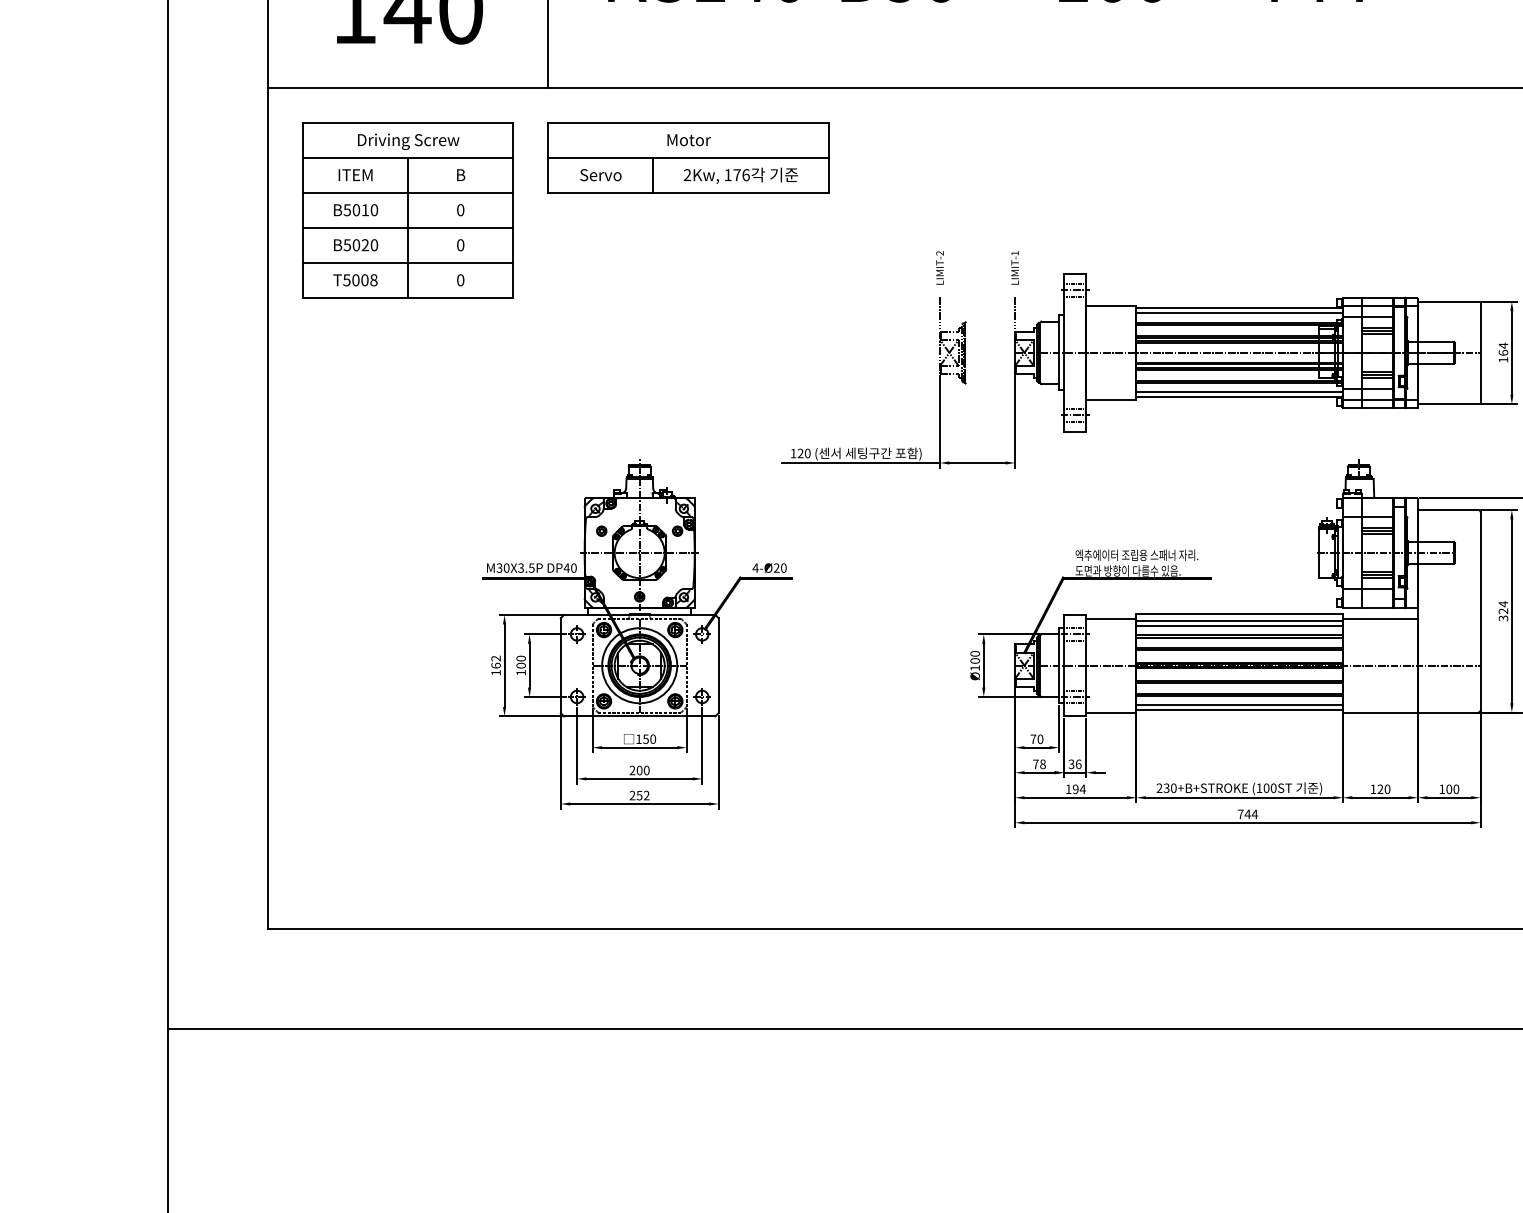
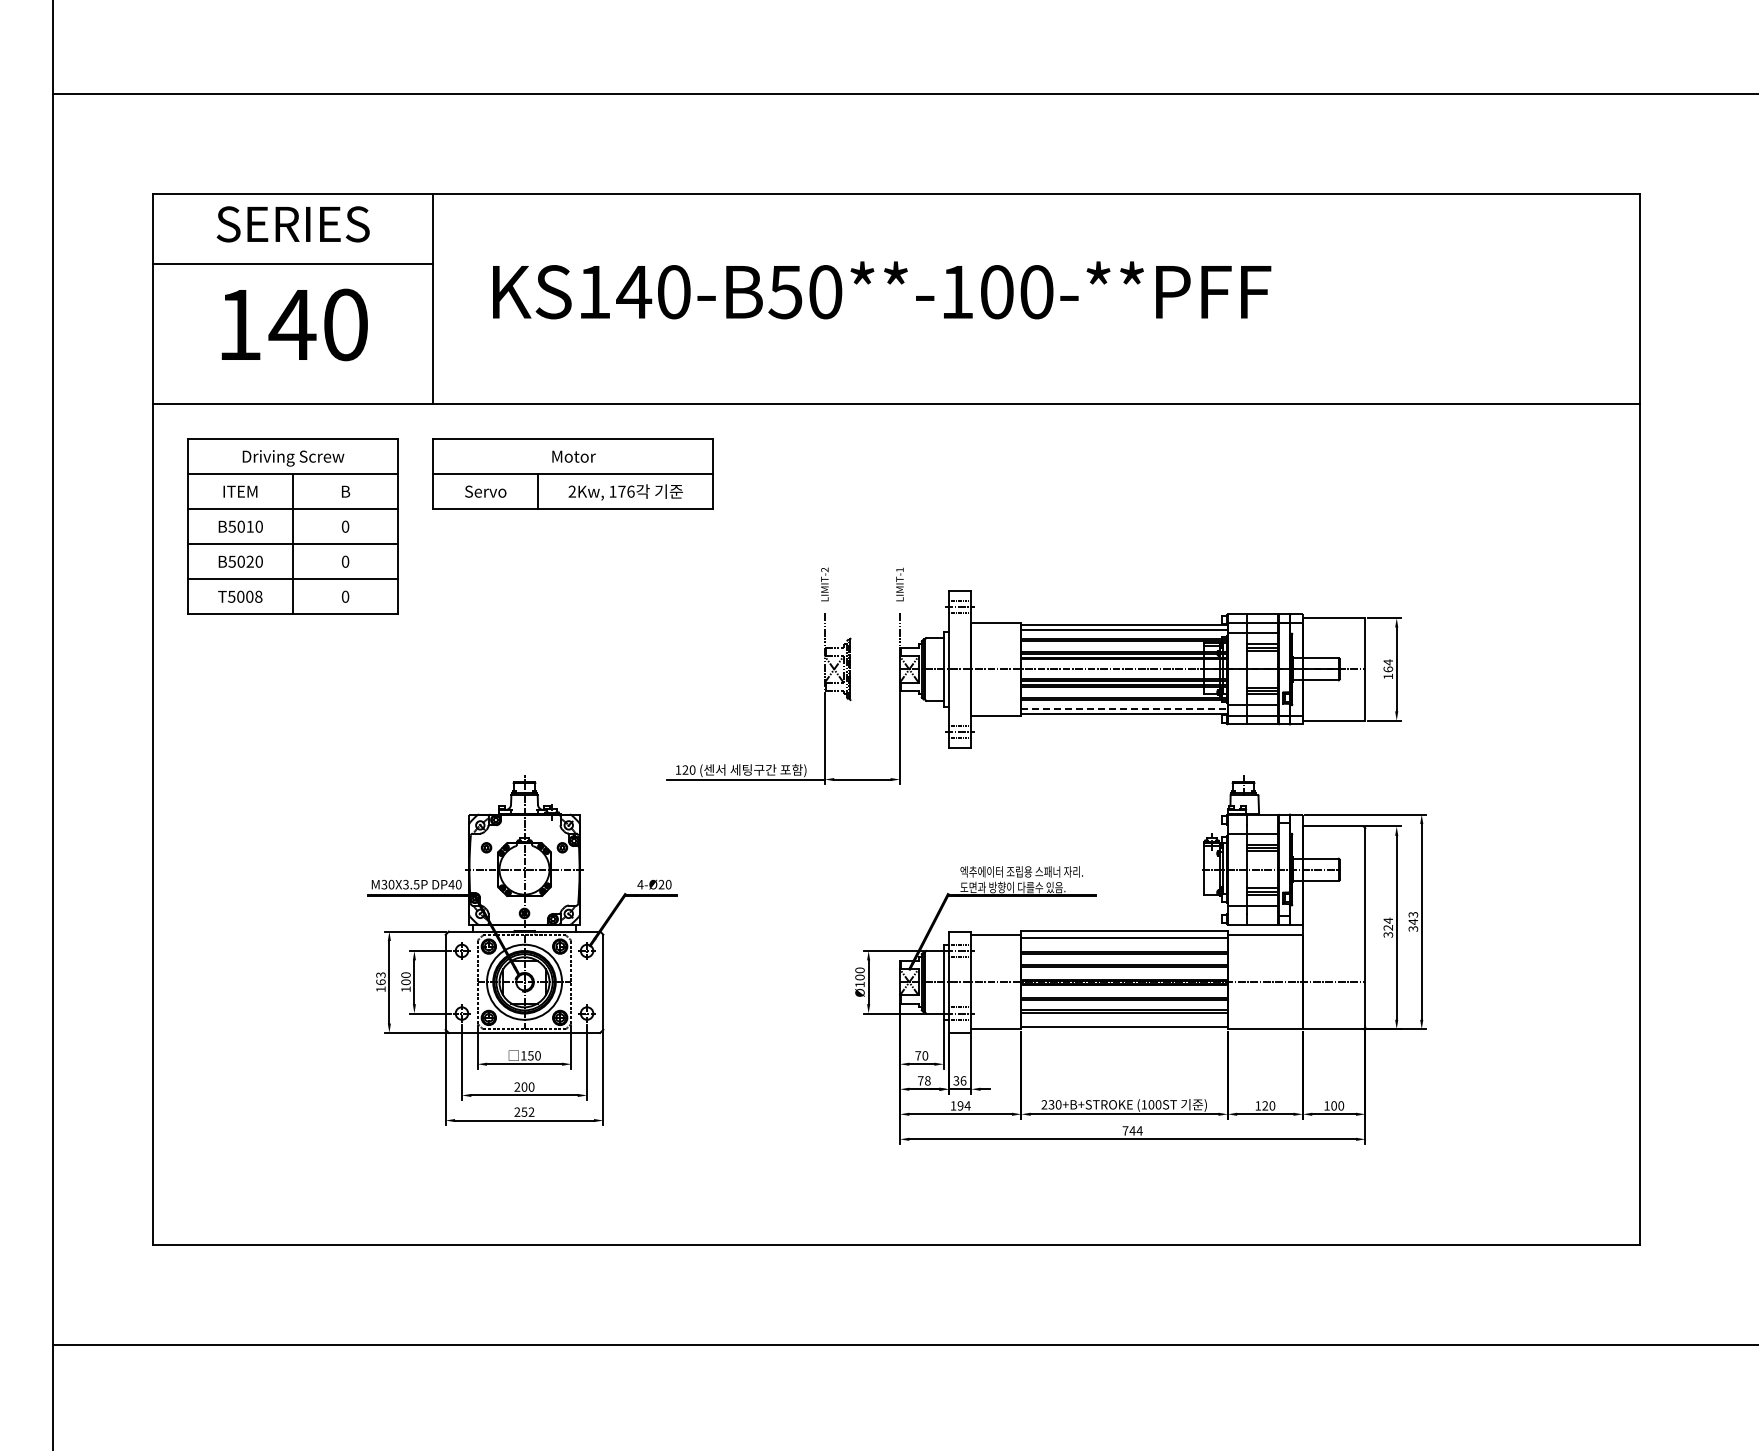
line: (1240, 391) -> (1125, 708), solid -> dashed
line: (1239, 625) -> (1124, 942), removed
text: (496, 658) -> (381, 975), 162 -> 163
line: (1239, 704) -> (1124, 1021), removed

